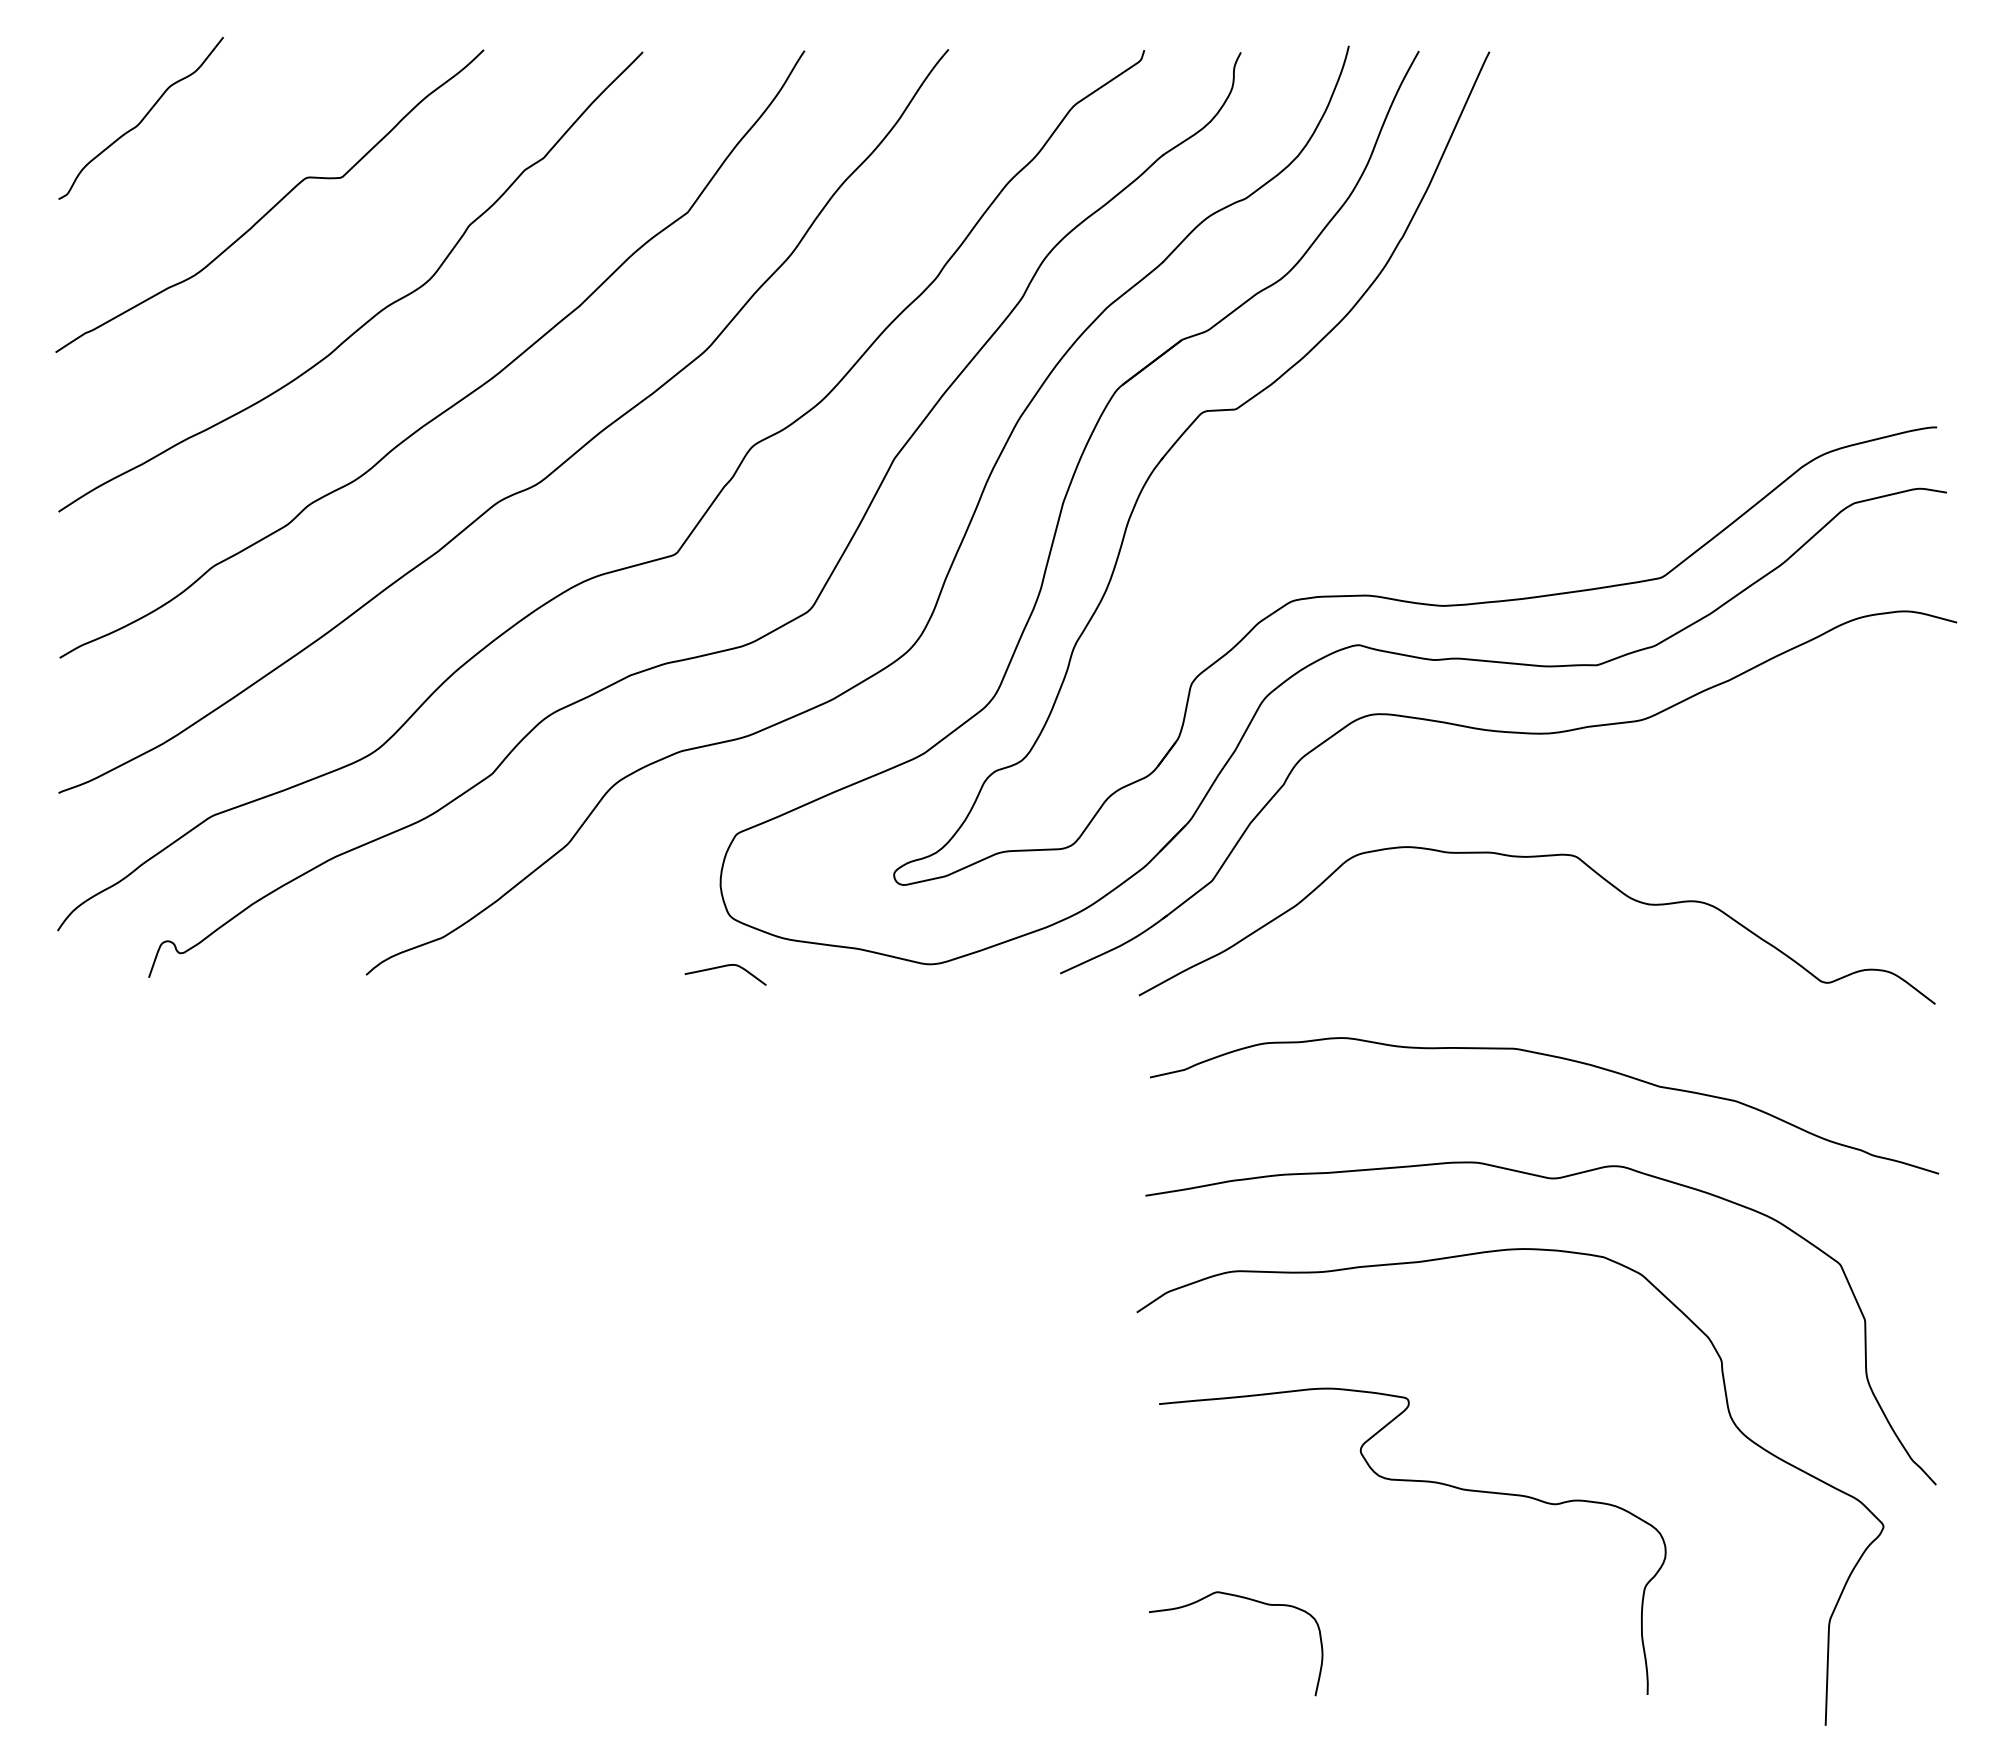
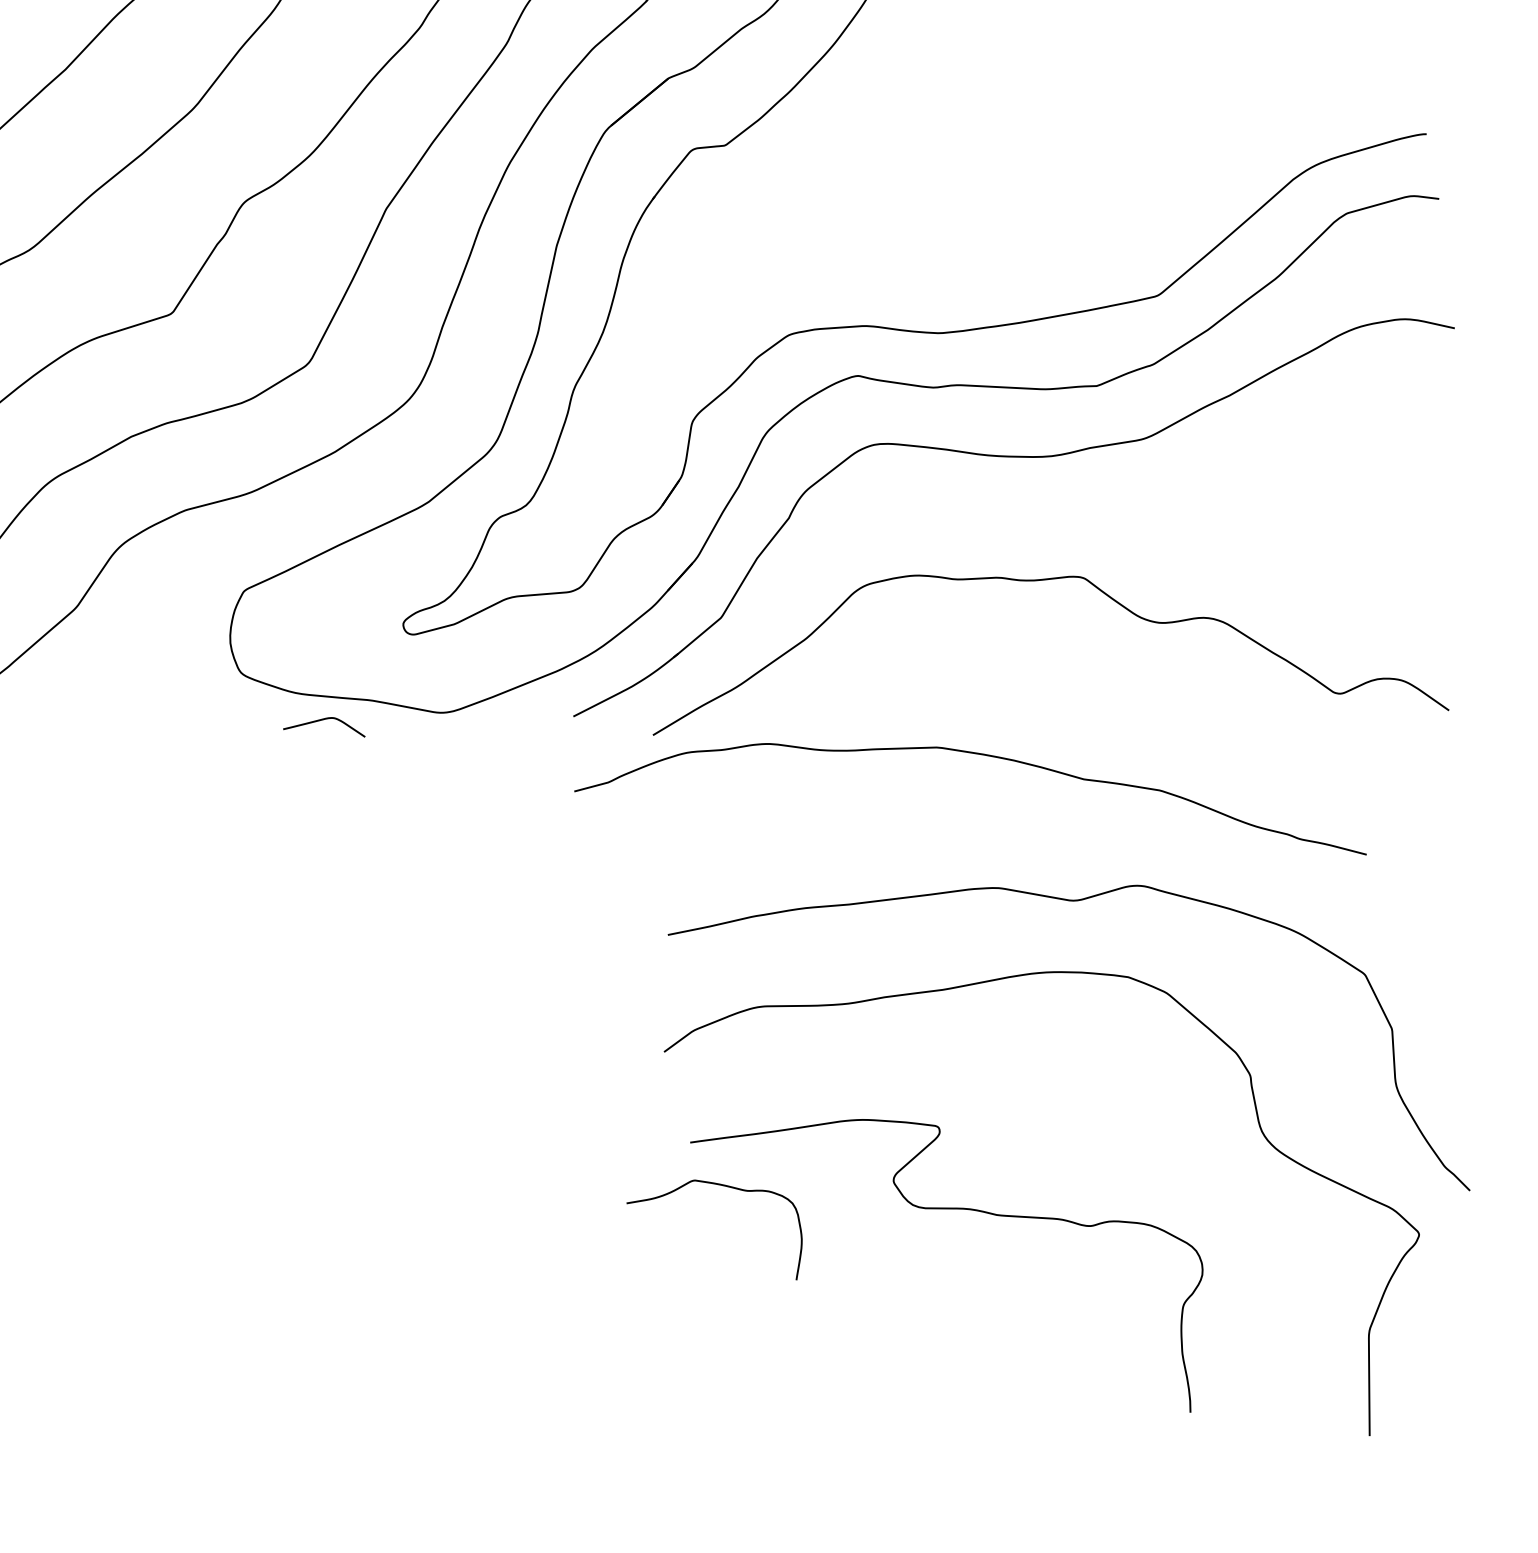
curve: (723, 967) -> (321, 721), moved
curve: (1553, 1057) -> (976, 754), moved
curve: (1246, 1599) -> (723, 1186), moved

